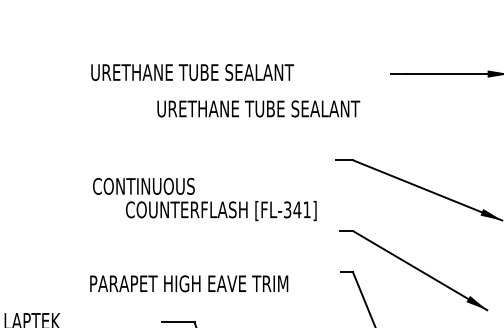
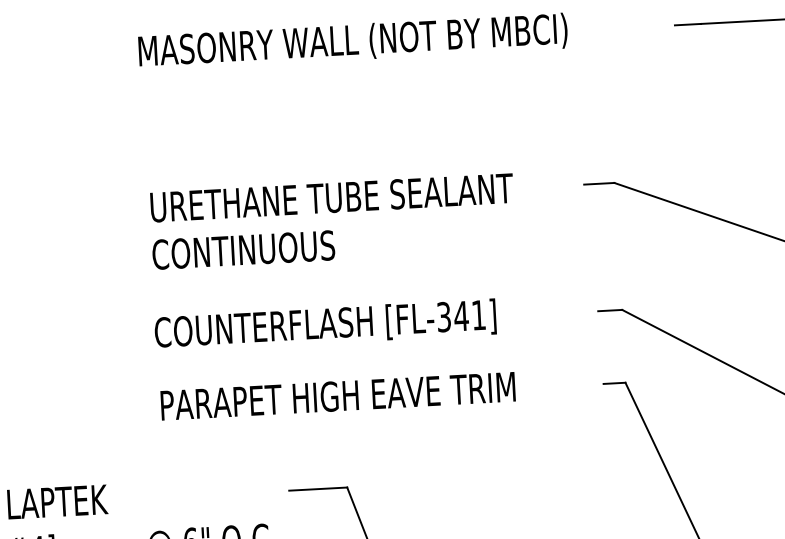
text: (211, 73) -> (353, 41), URETHANE TUBE SEALANT -> MASONRY WALL (NOT BY MBCI)
text: (258, 108) -> (331, 197), moved
text: (221, 211) -> (325, 326), moved
text: (189, 283) -> (338, 395), moved

